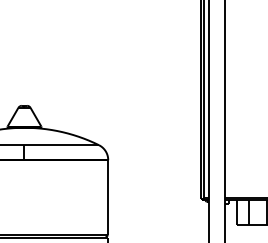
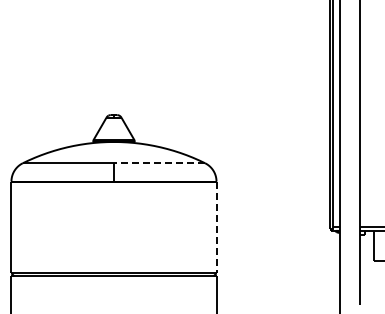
line: (61, 145) -> (159, 163), solid -> dashed
line: (108, 197) -> (216, 227), solid -> dashed

